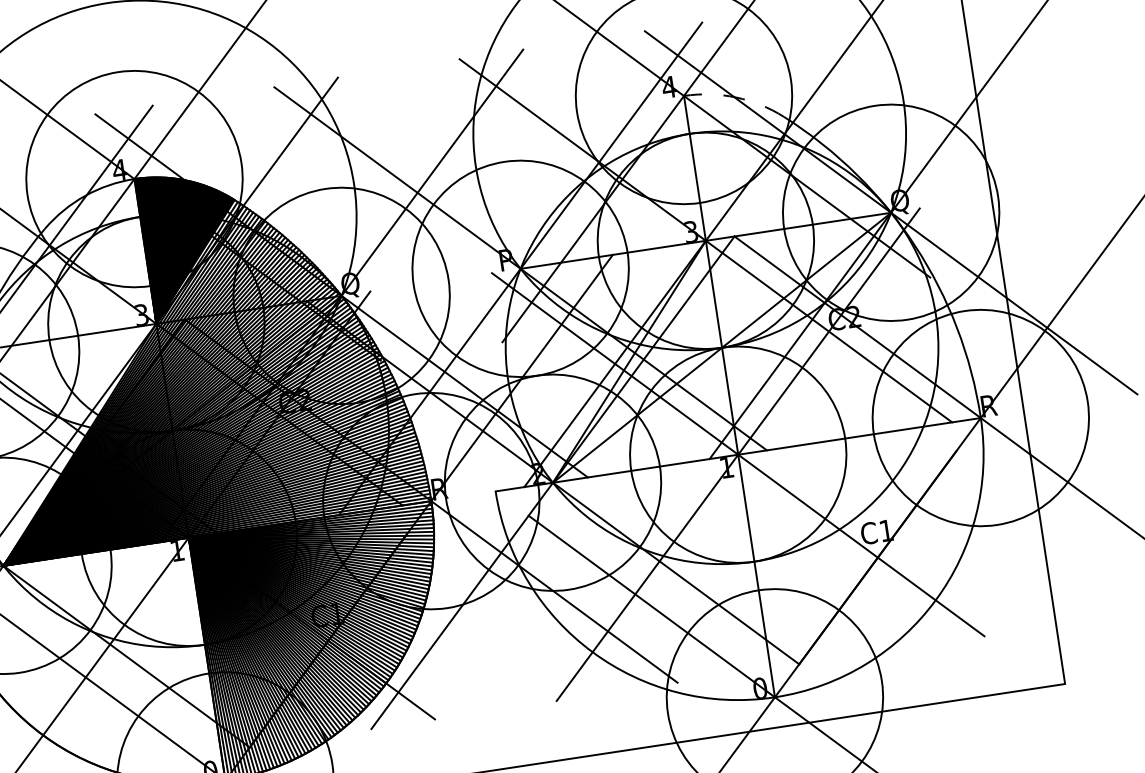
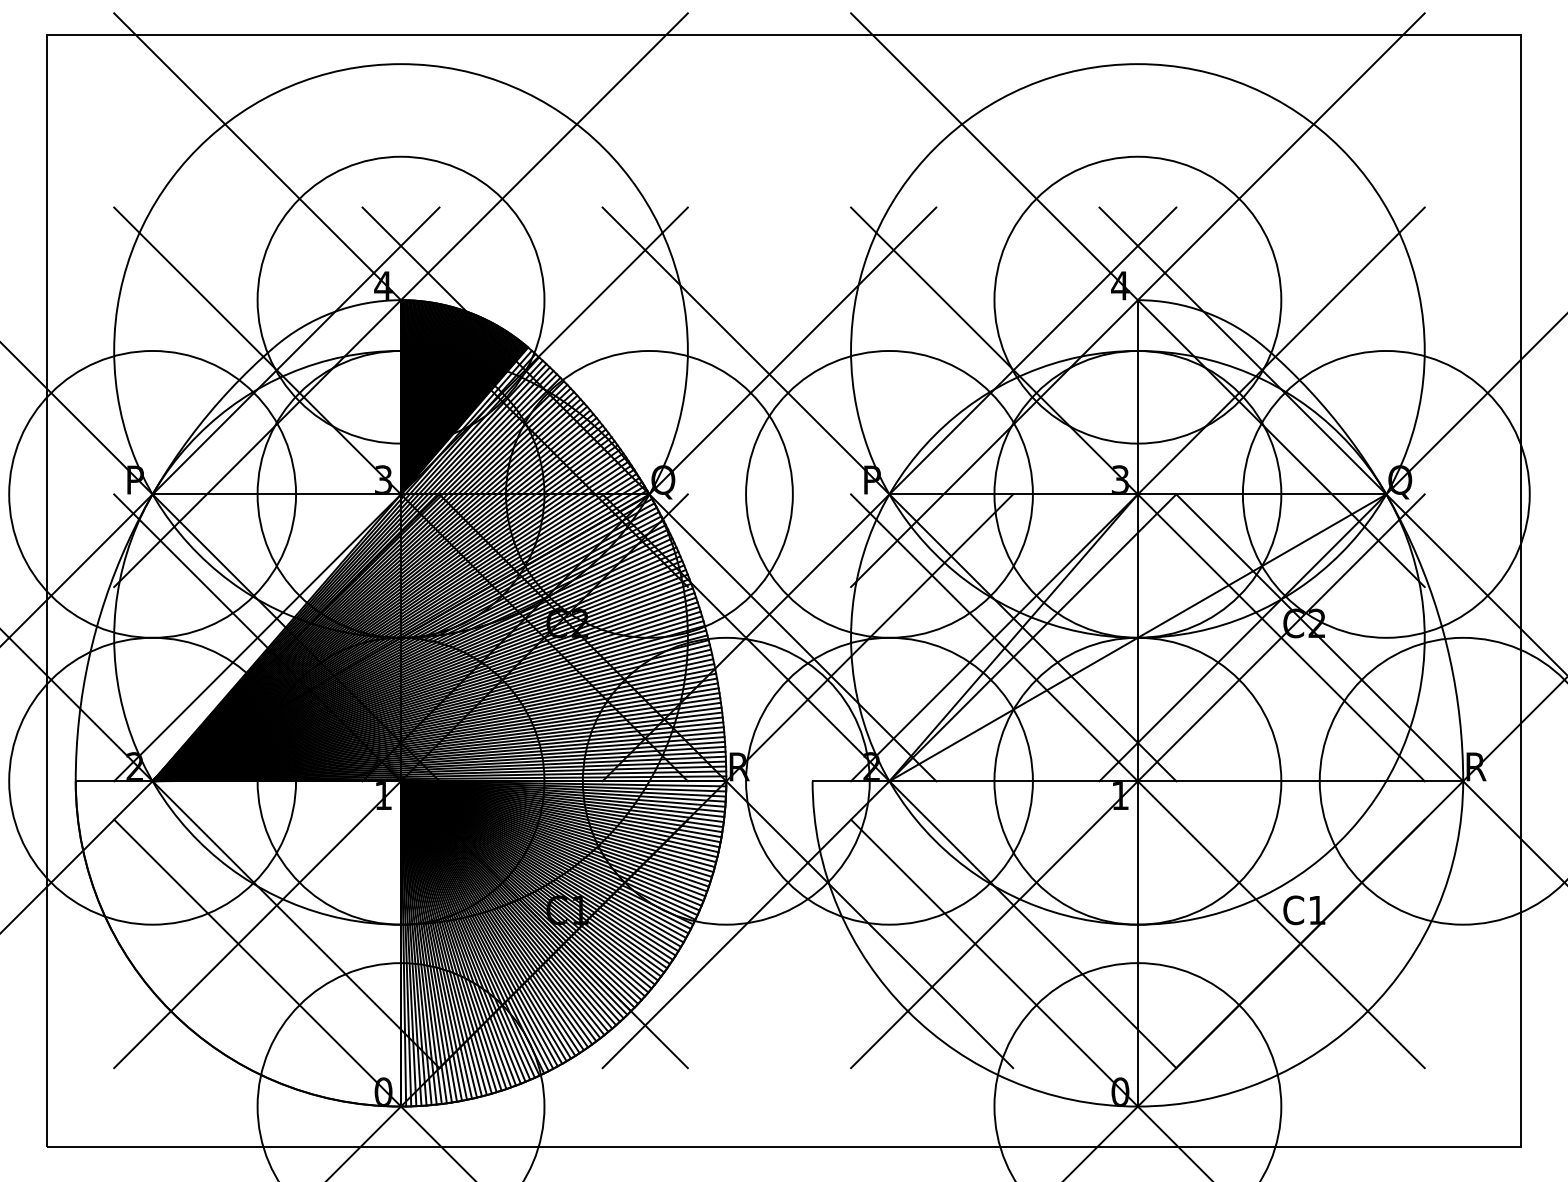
arc: (735, 97) -> (1205, 312), dashed -> solid

